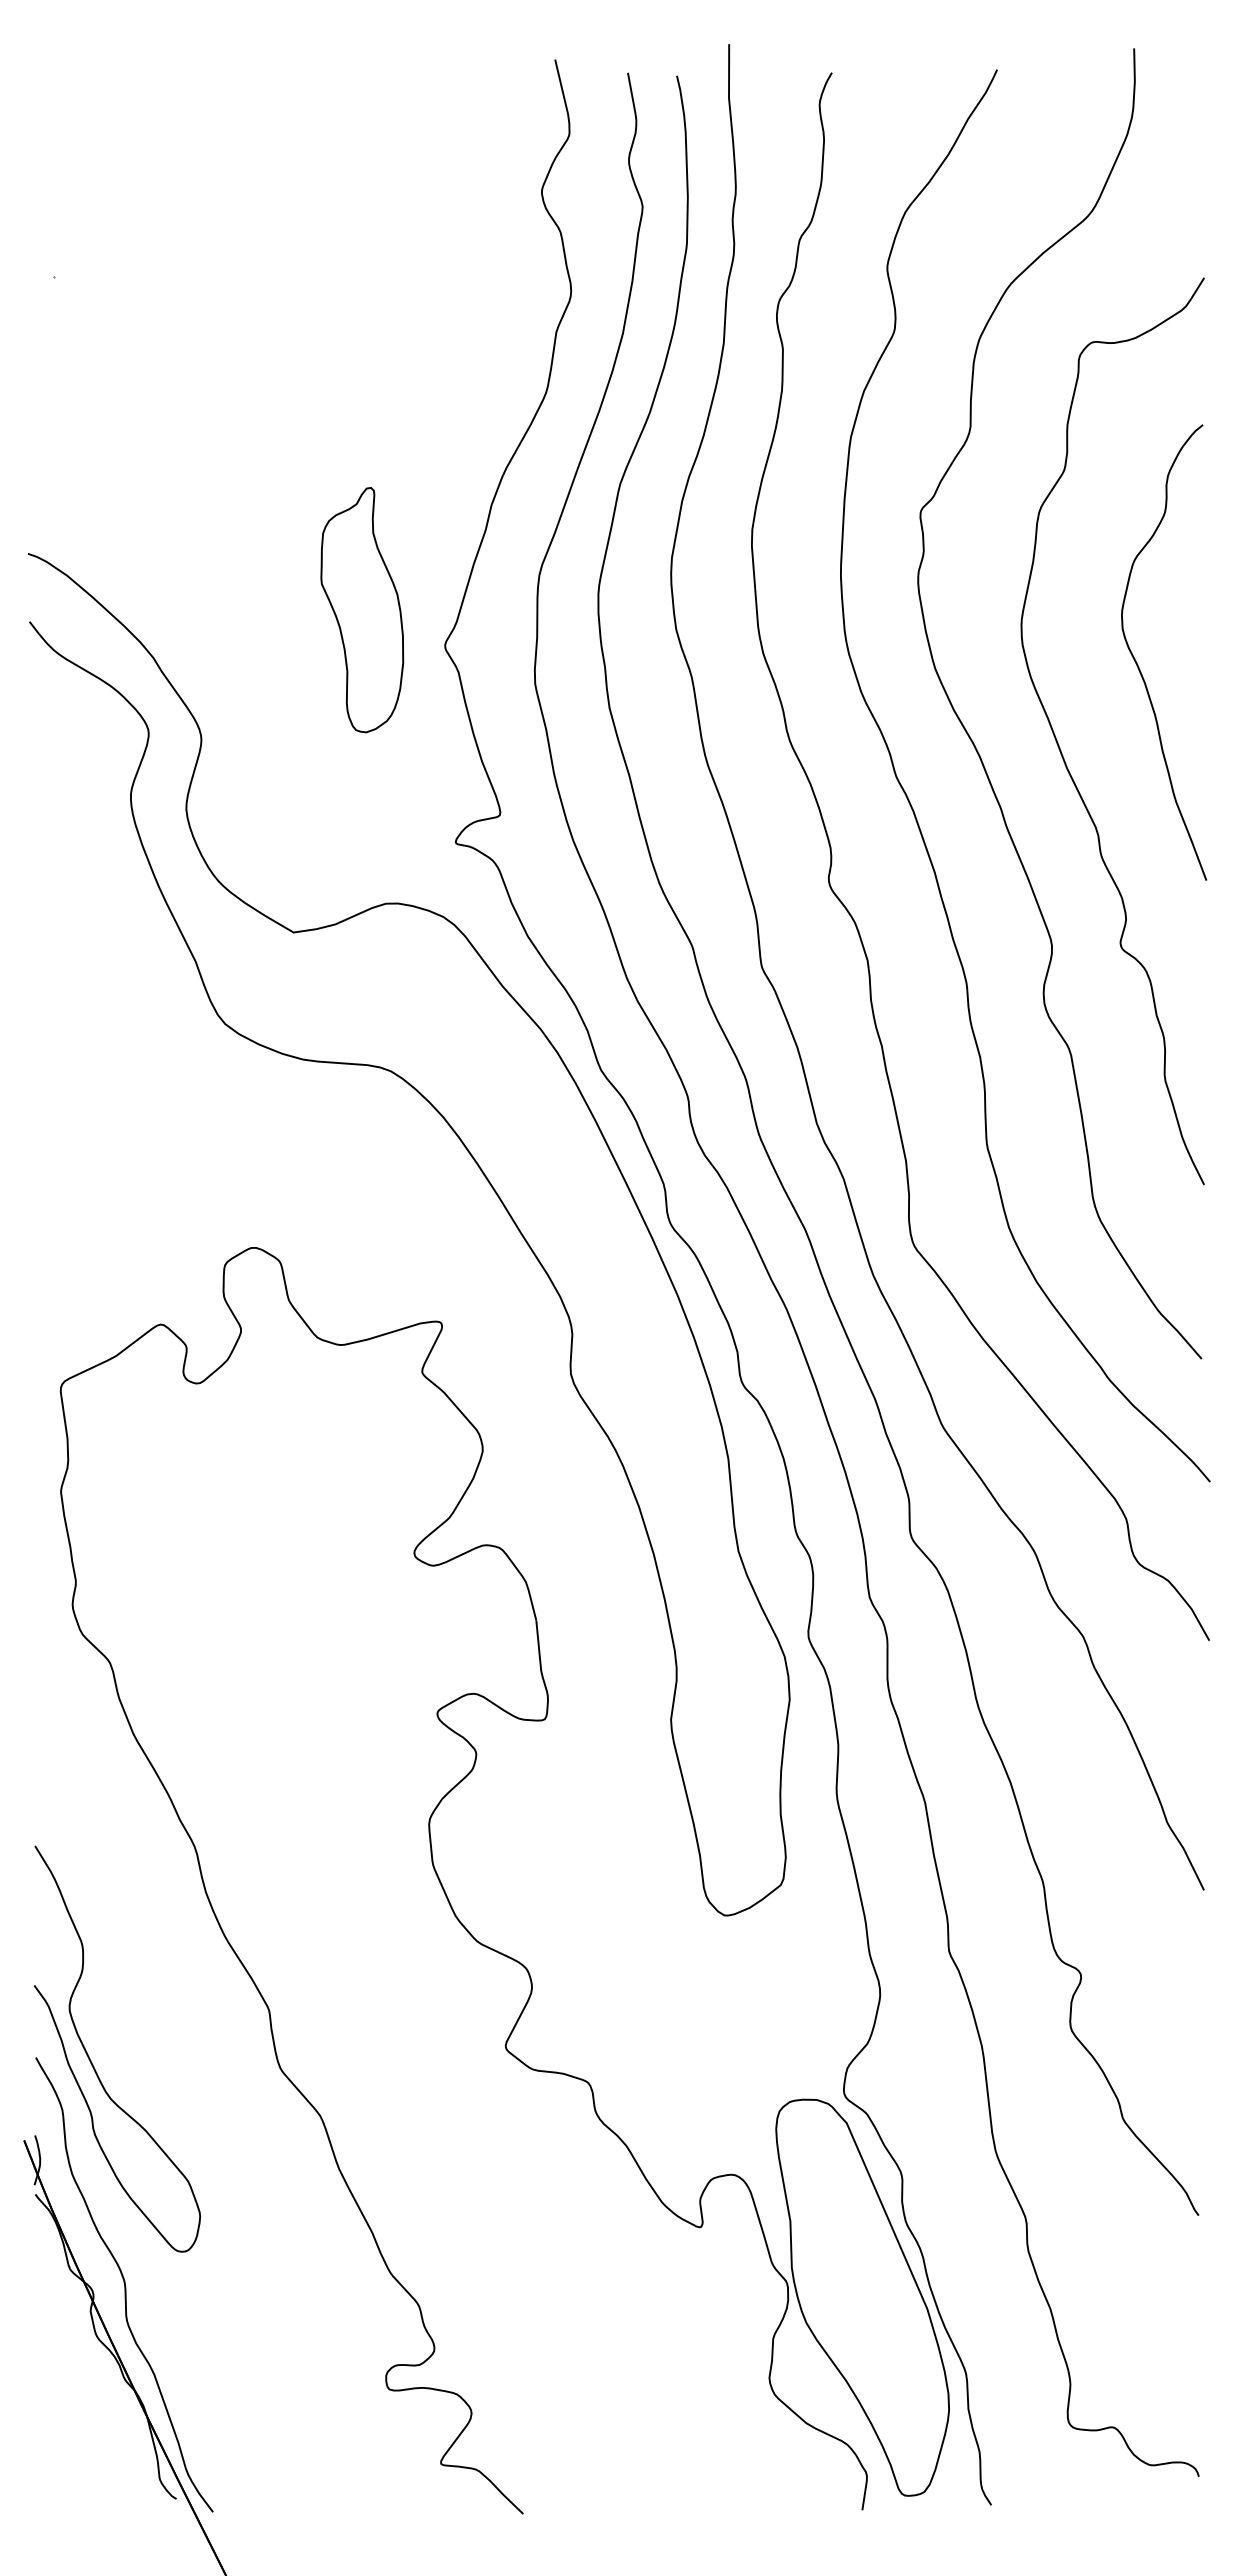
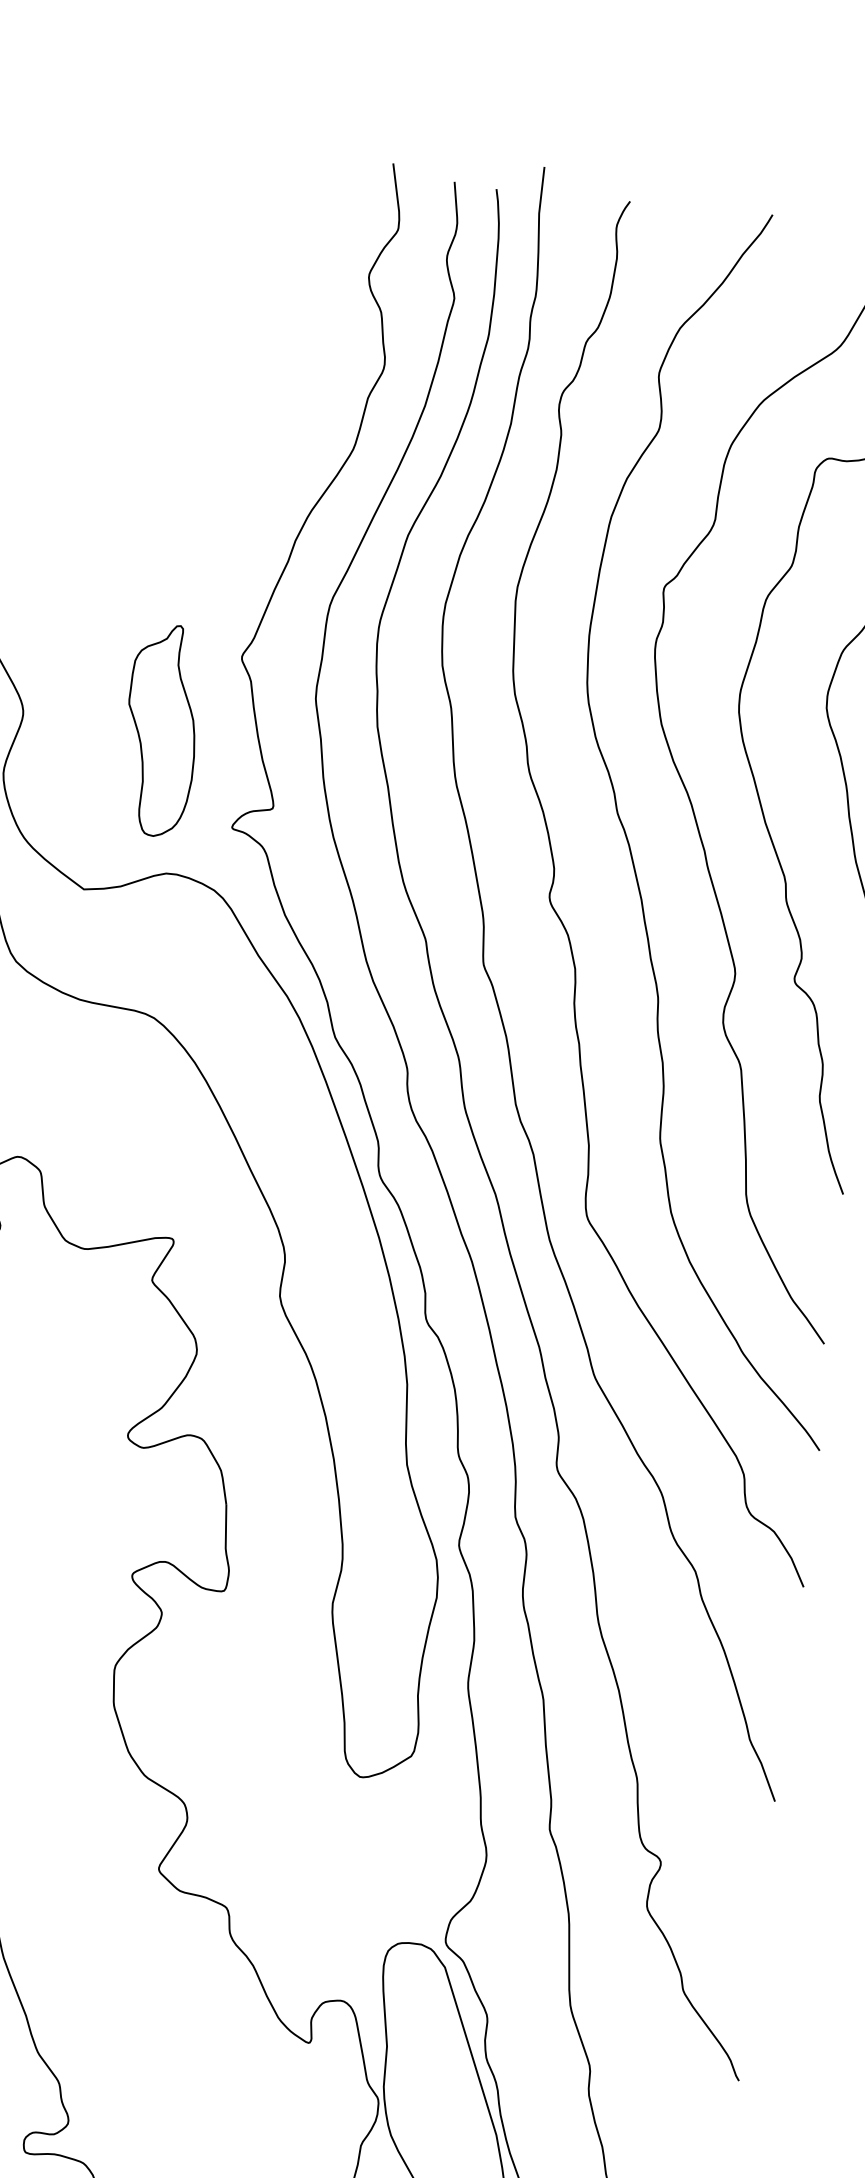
part: (362, 610) -> (161, 730), moved

